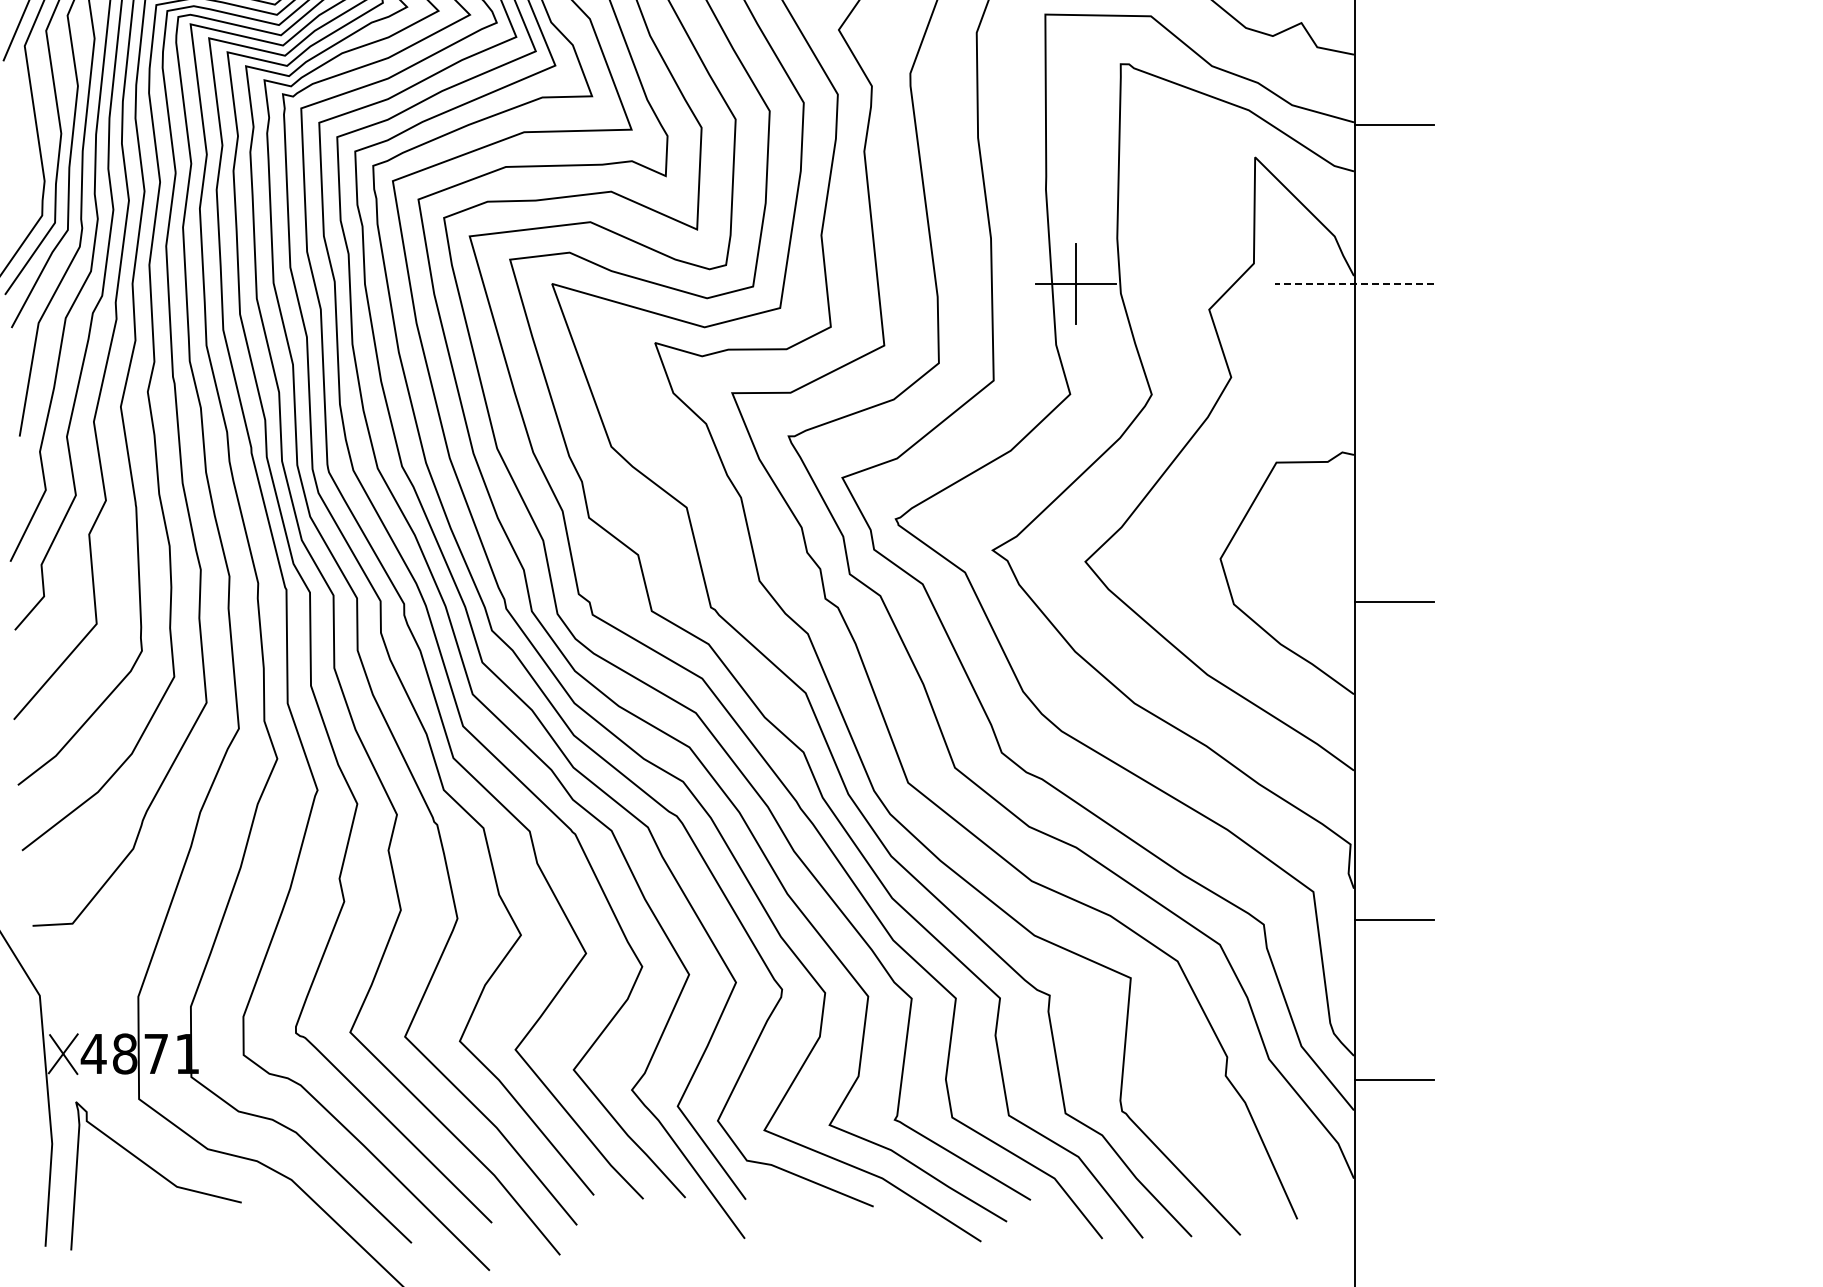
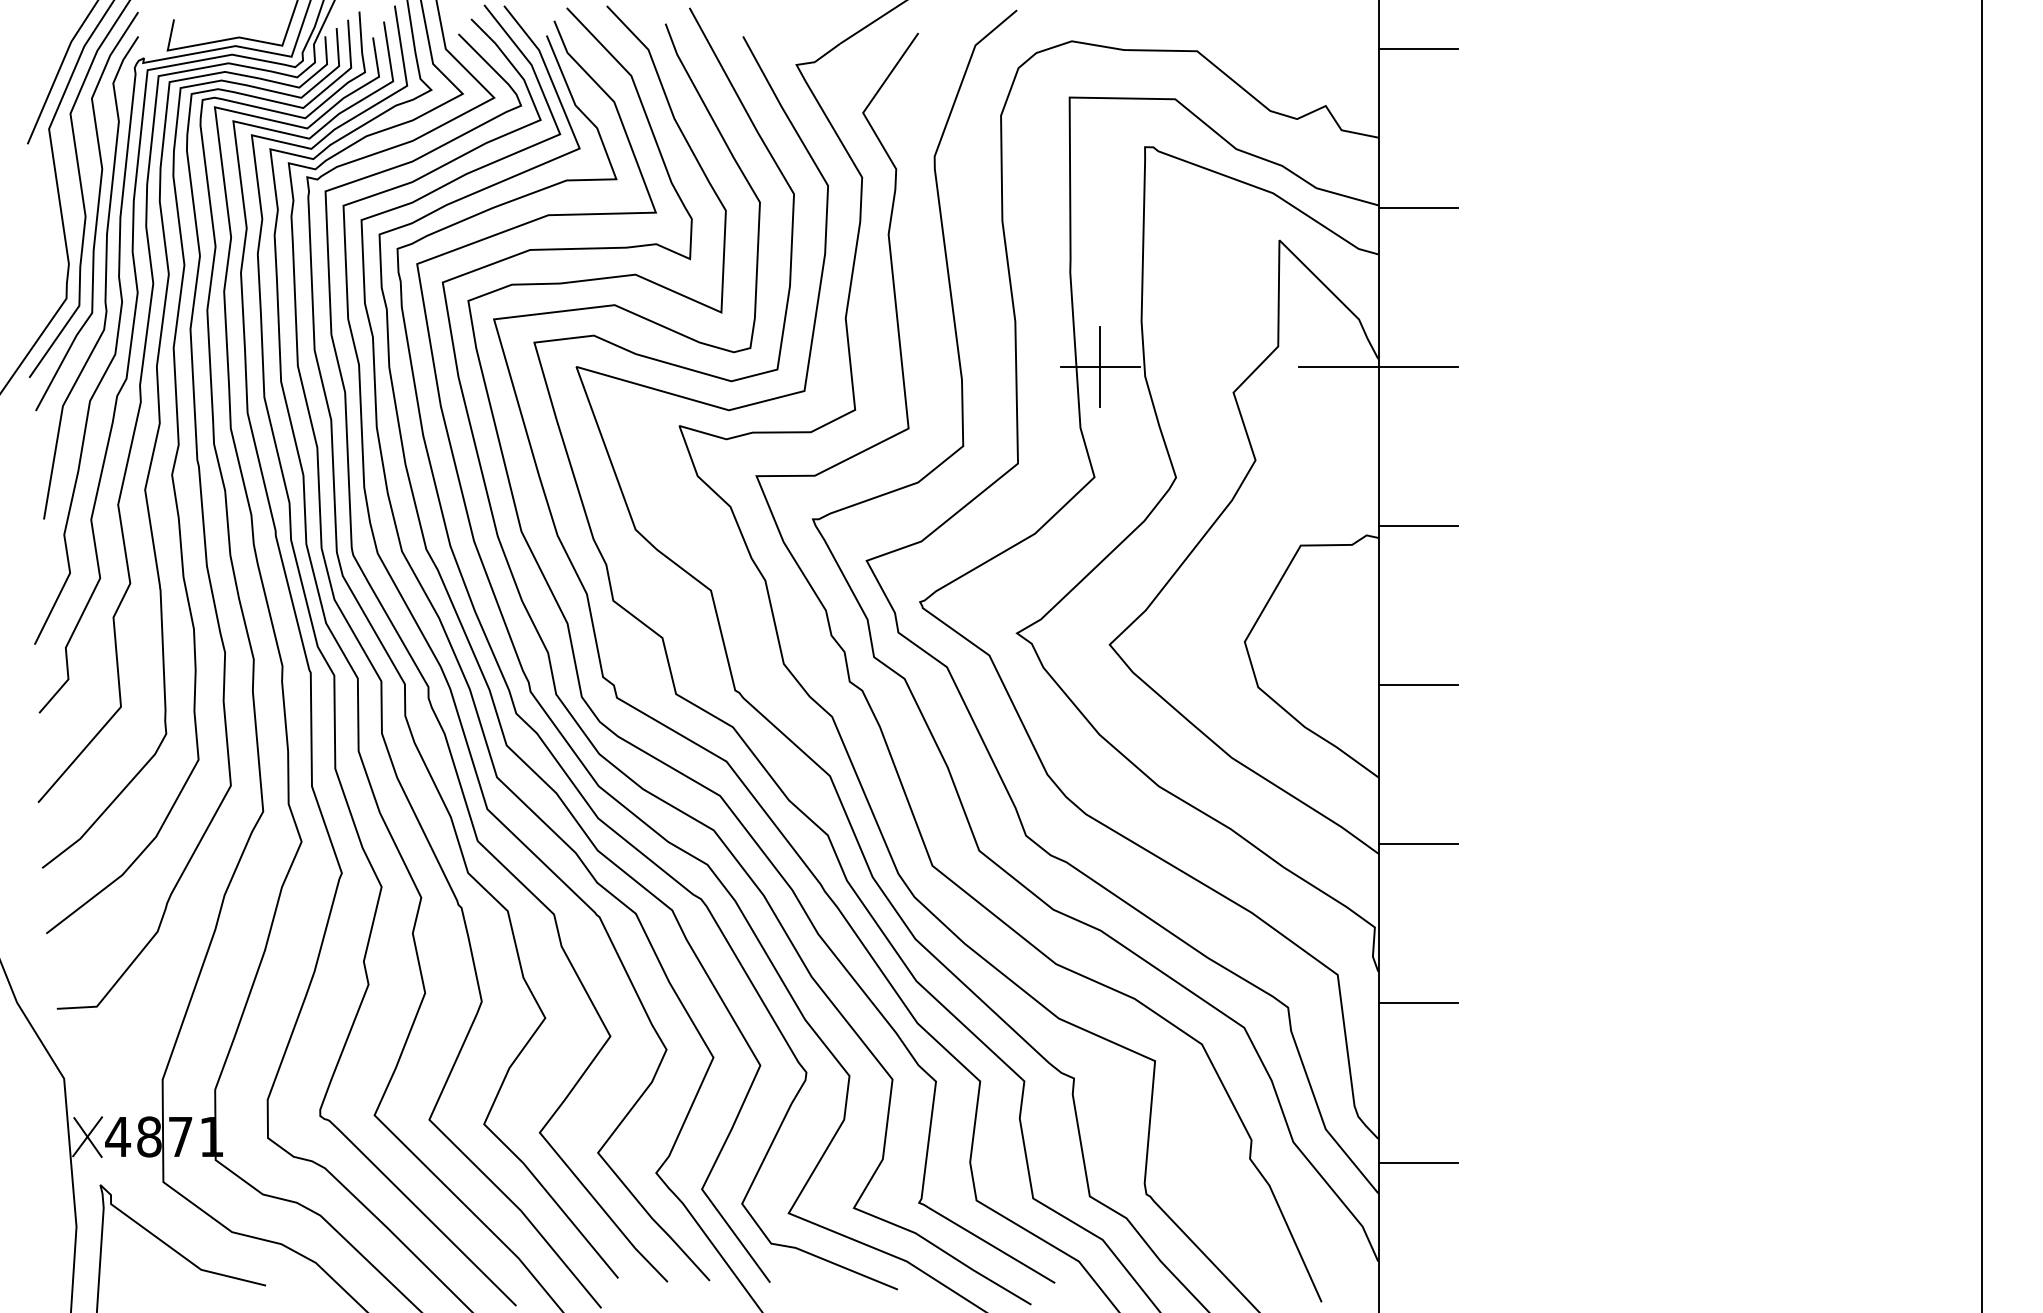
line: (1354, 283) -> (1378, 366), dashed -> solid
line: (1394, 442) -> (1418, 525), added
line: (1394, 761) -> (1418, 844), added

